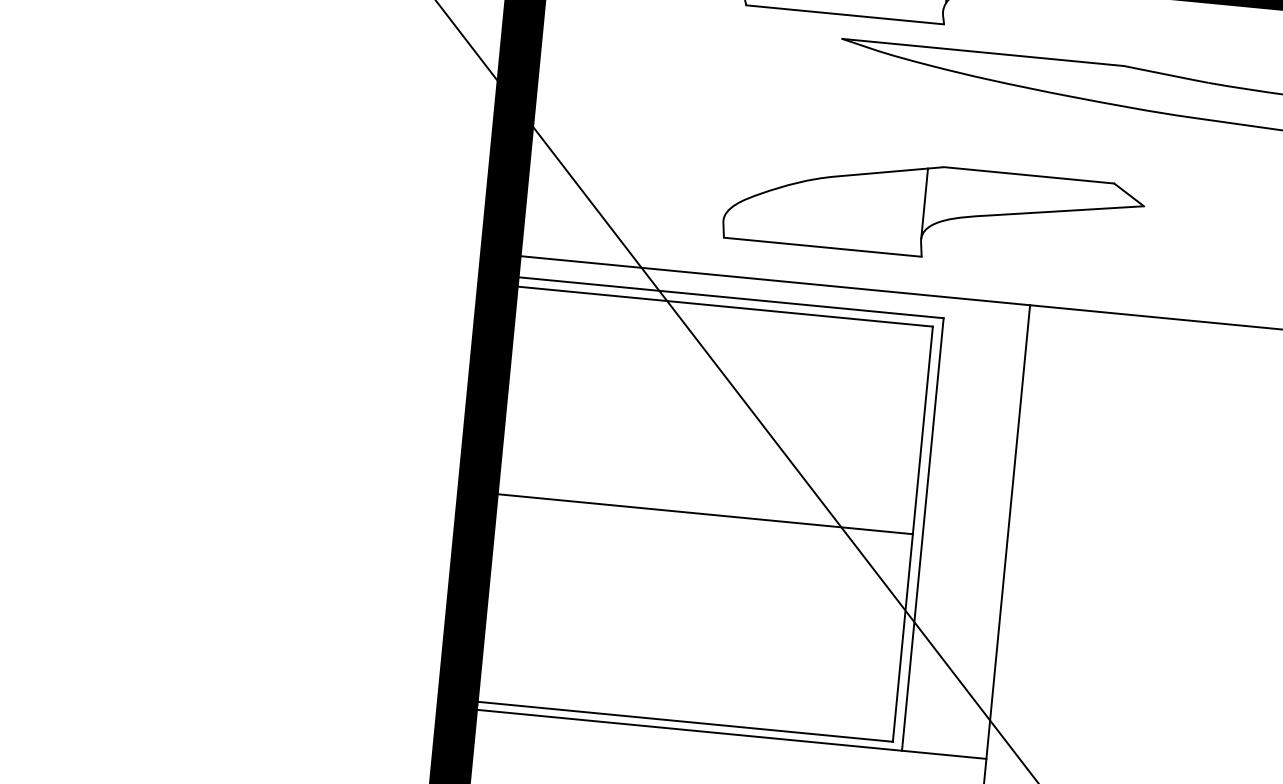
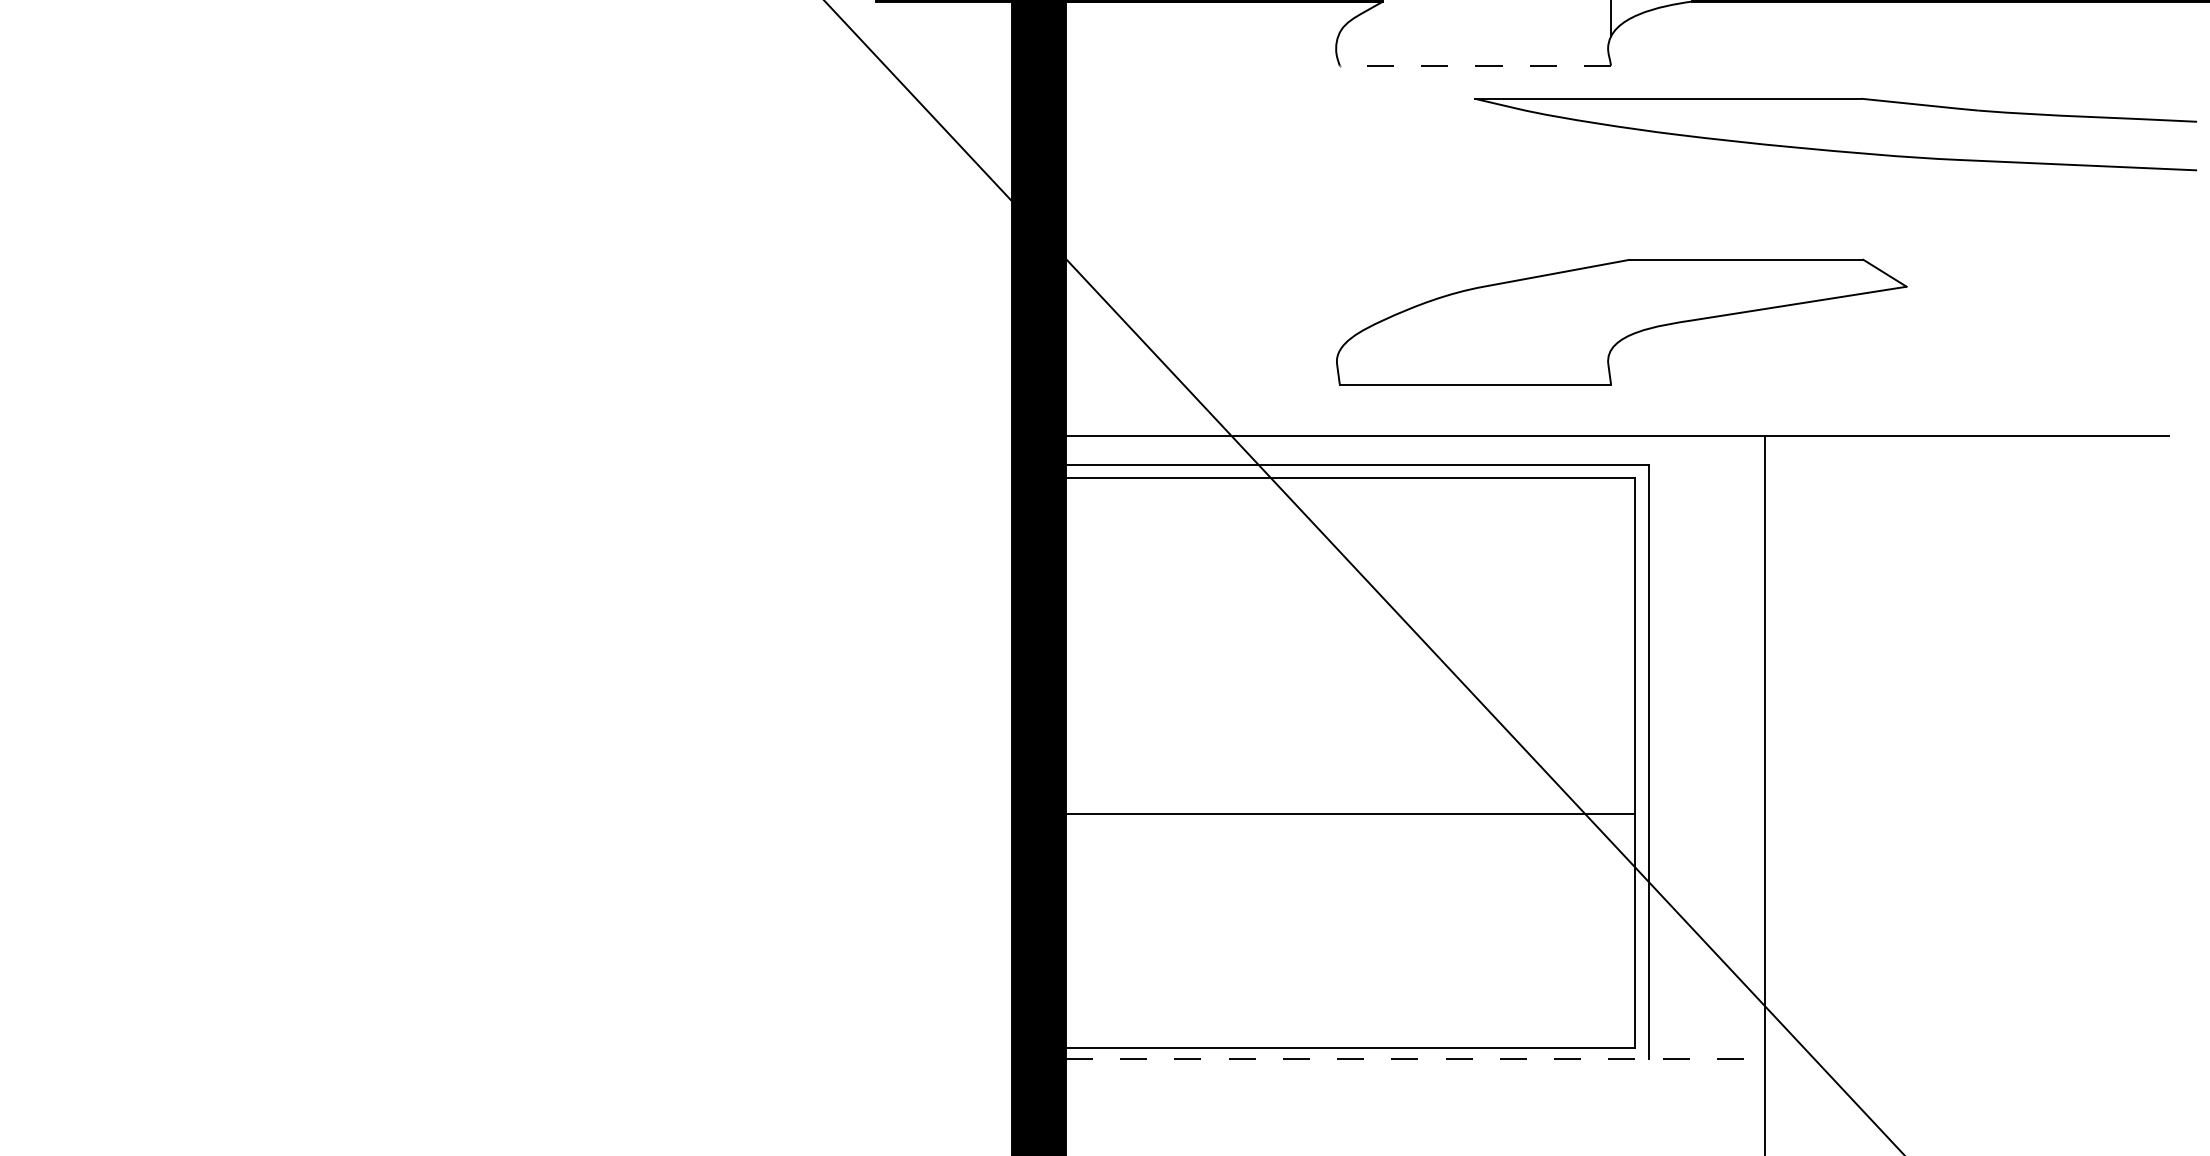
line: (845, 14) -> (1475, 65), solid -> dashed
line: (924, 203) -> (1608, 311), removed
line: (705, 513) -> (1350, 813), moved
line: (731, 734) -> (1415, 1058), solid -> dashed

